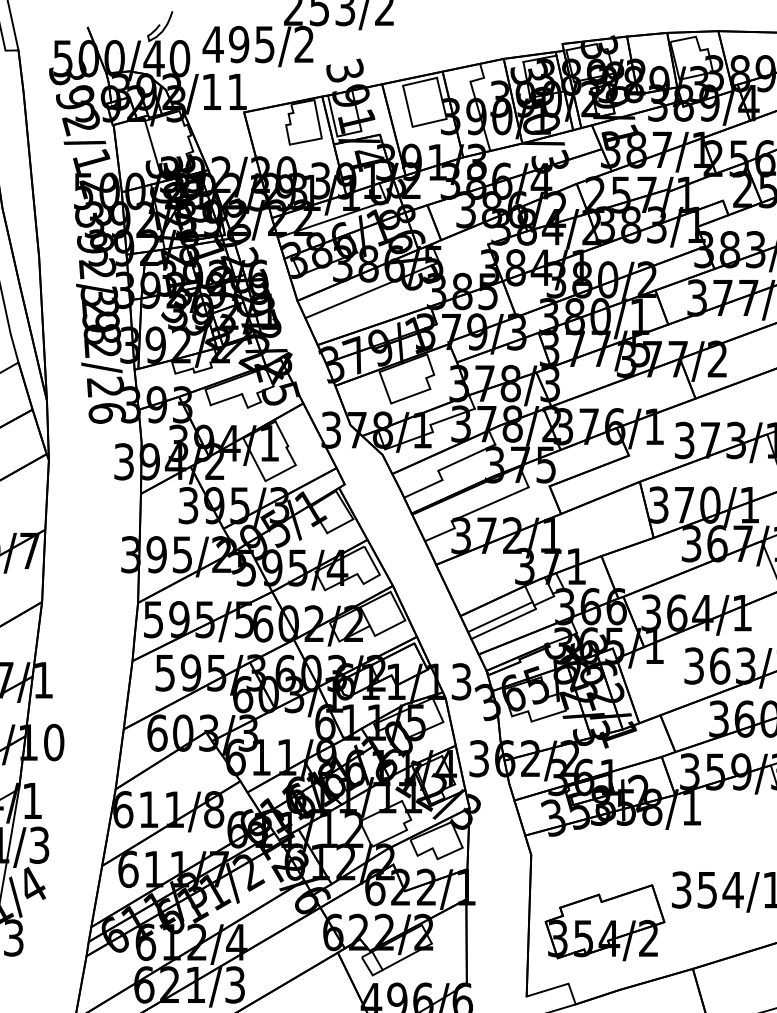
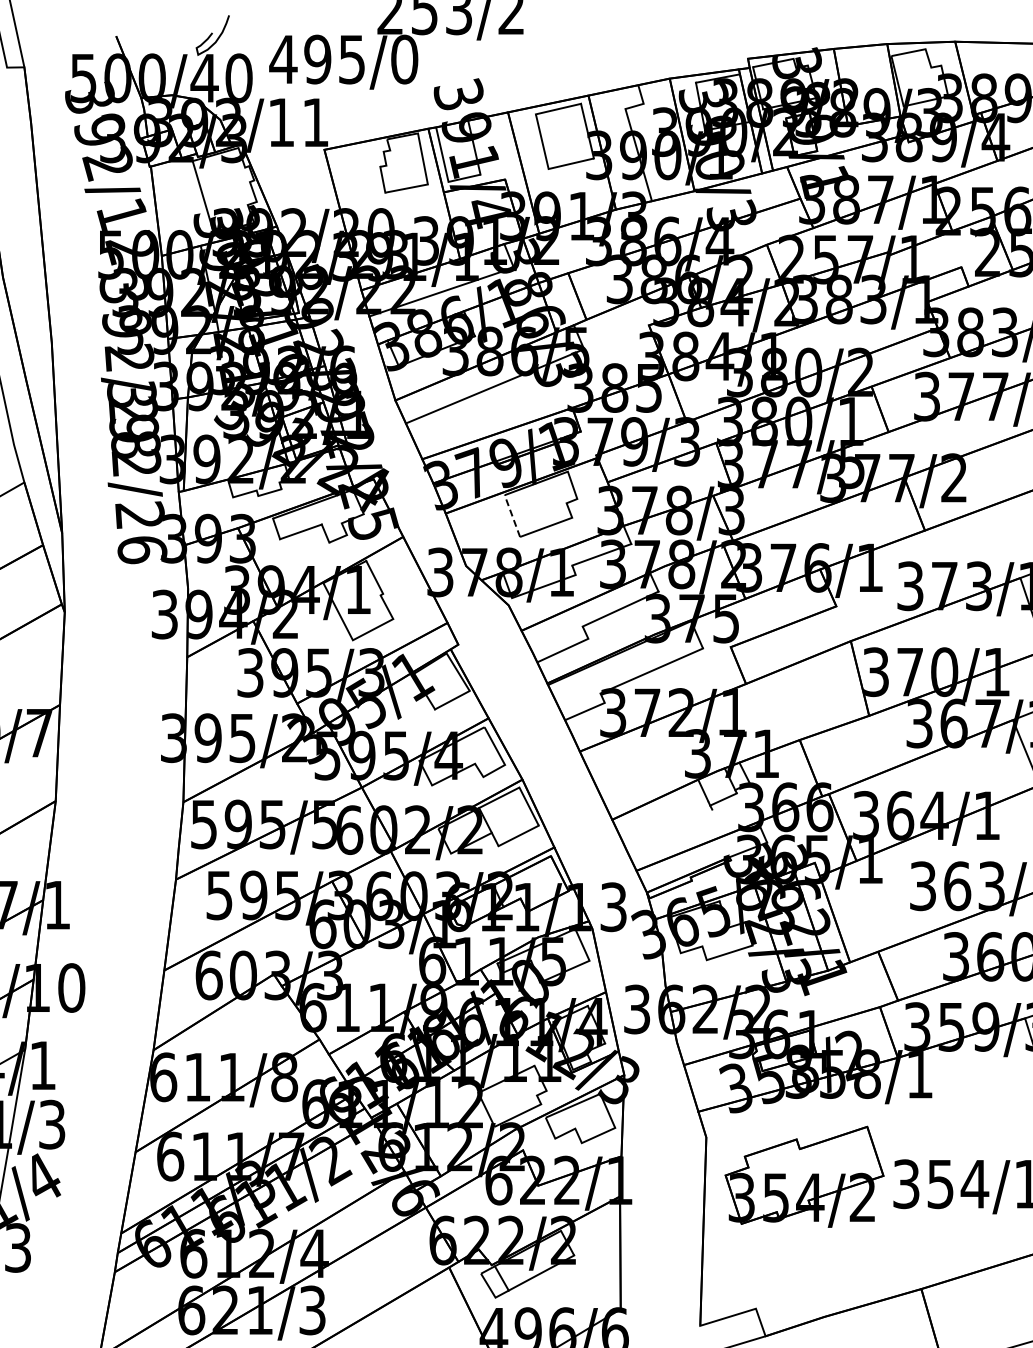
text: (304, 44) -> (404, 59), 495/2 -> 495/0
line: (385, 387) -> (512, 515), solid -> dashed
line: (500, 617) -> (665, 821), removed
line: (503, 624) -> (669, 830), removed
part: (605, 922) -> (804, 1176), moved

